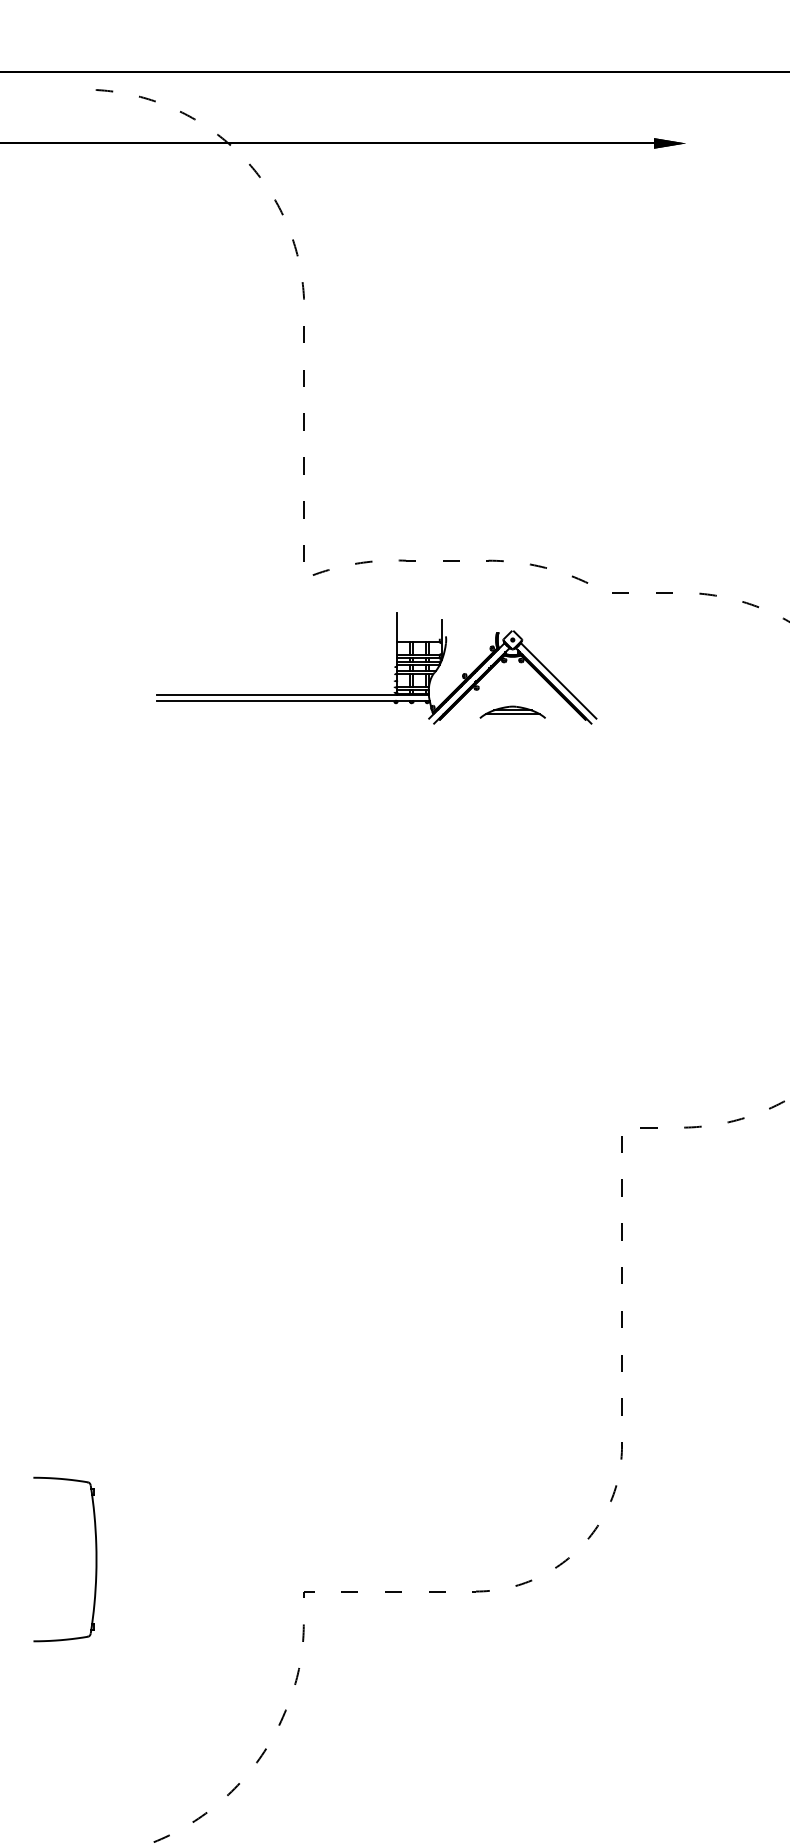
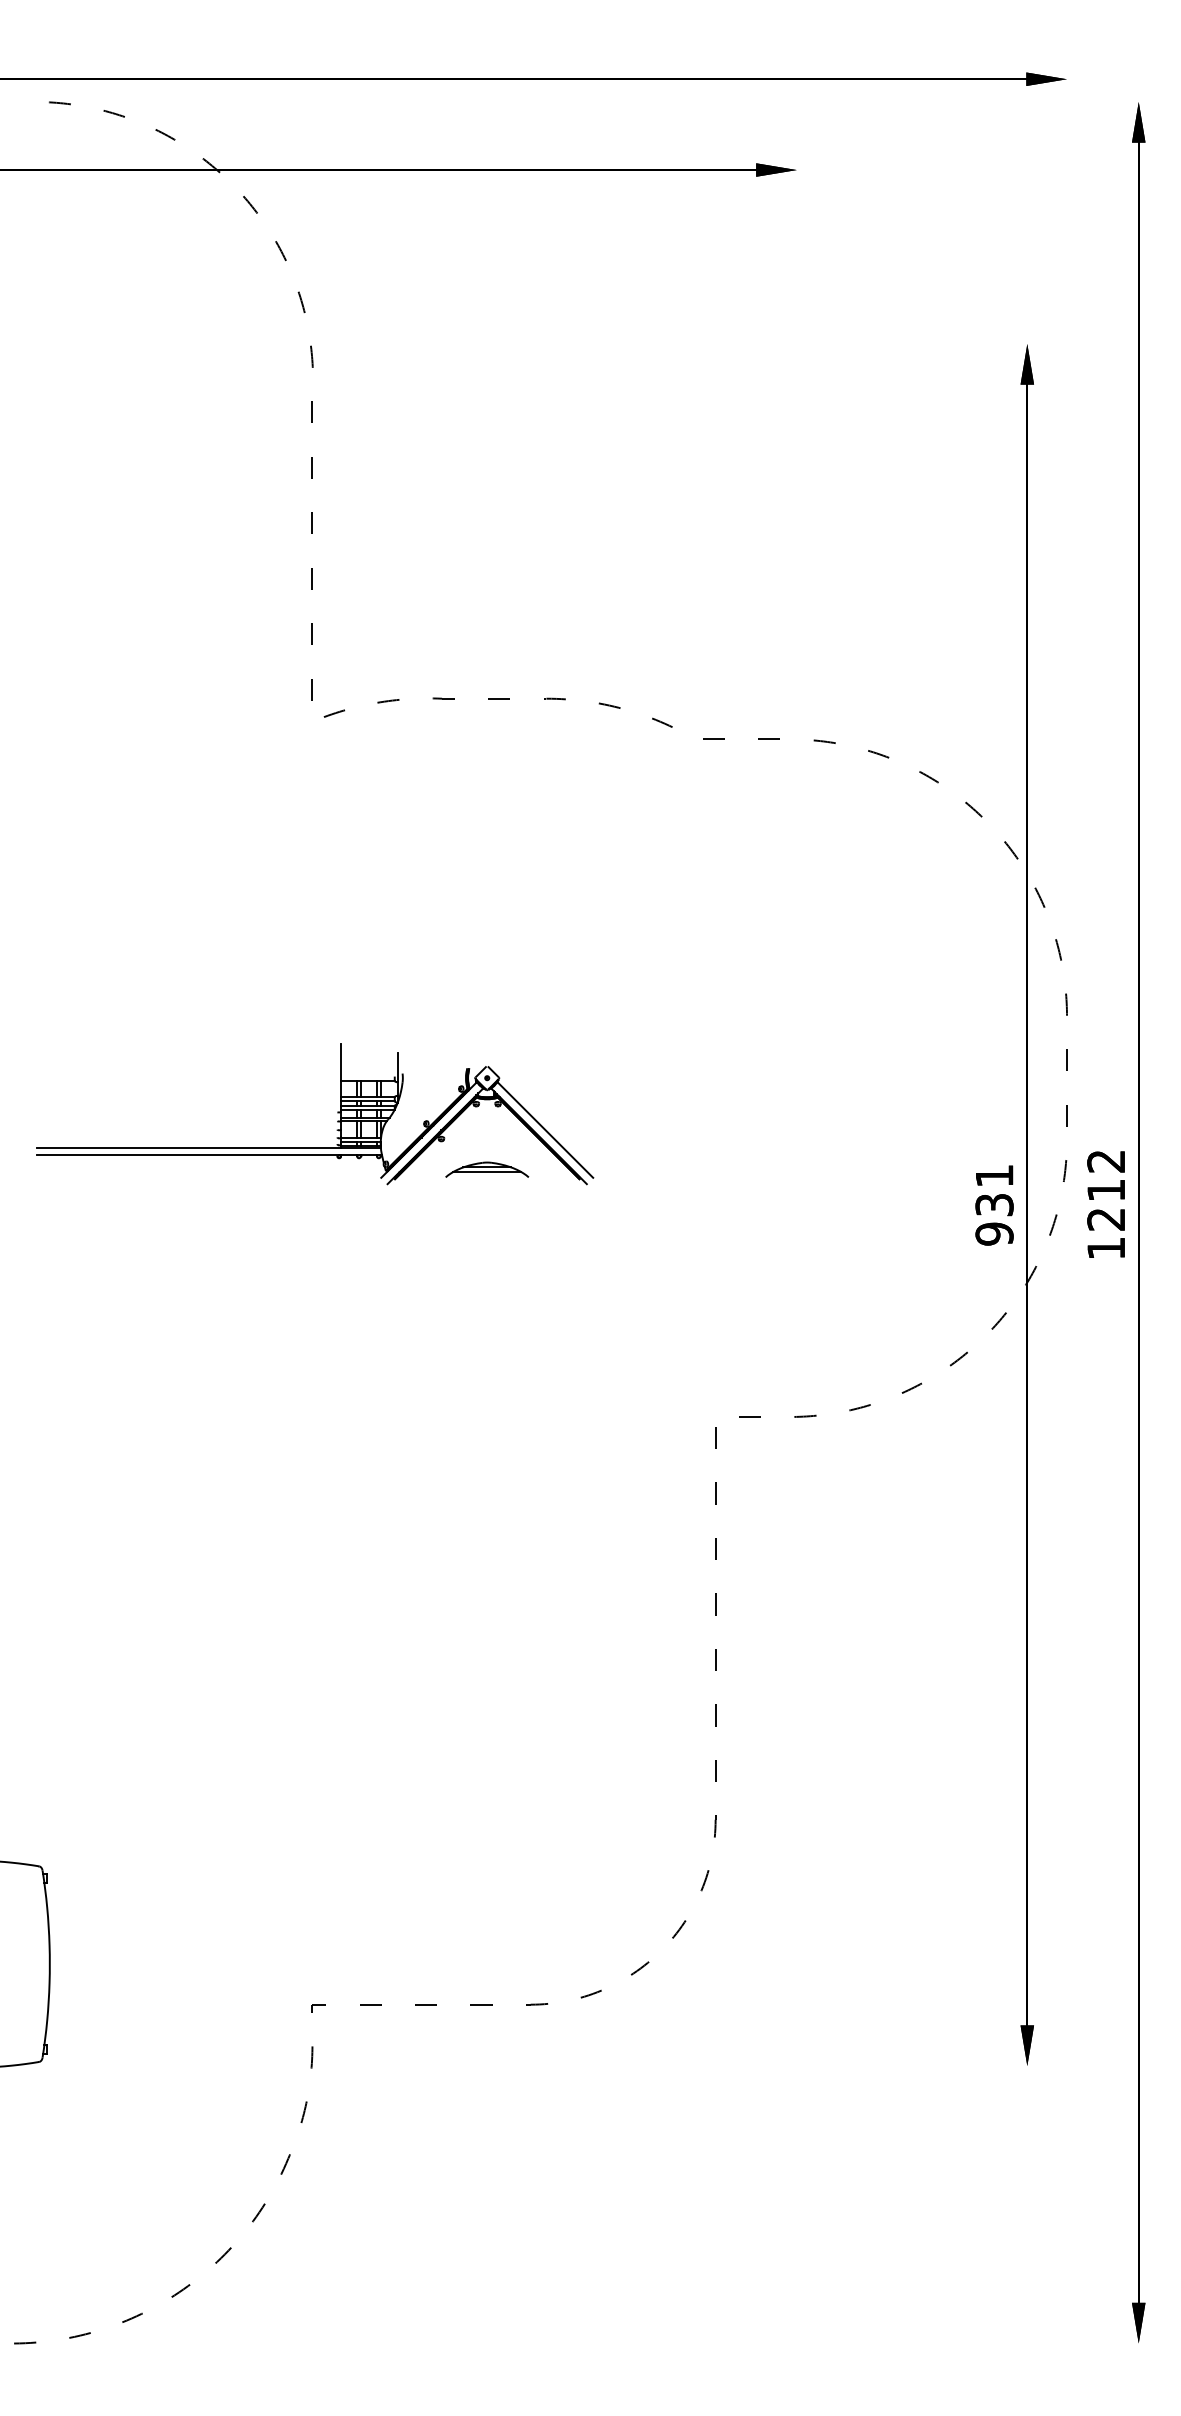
part: (394, 667) -> (337, 1113), moved

